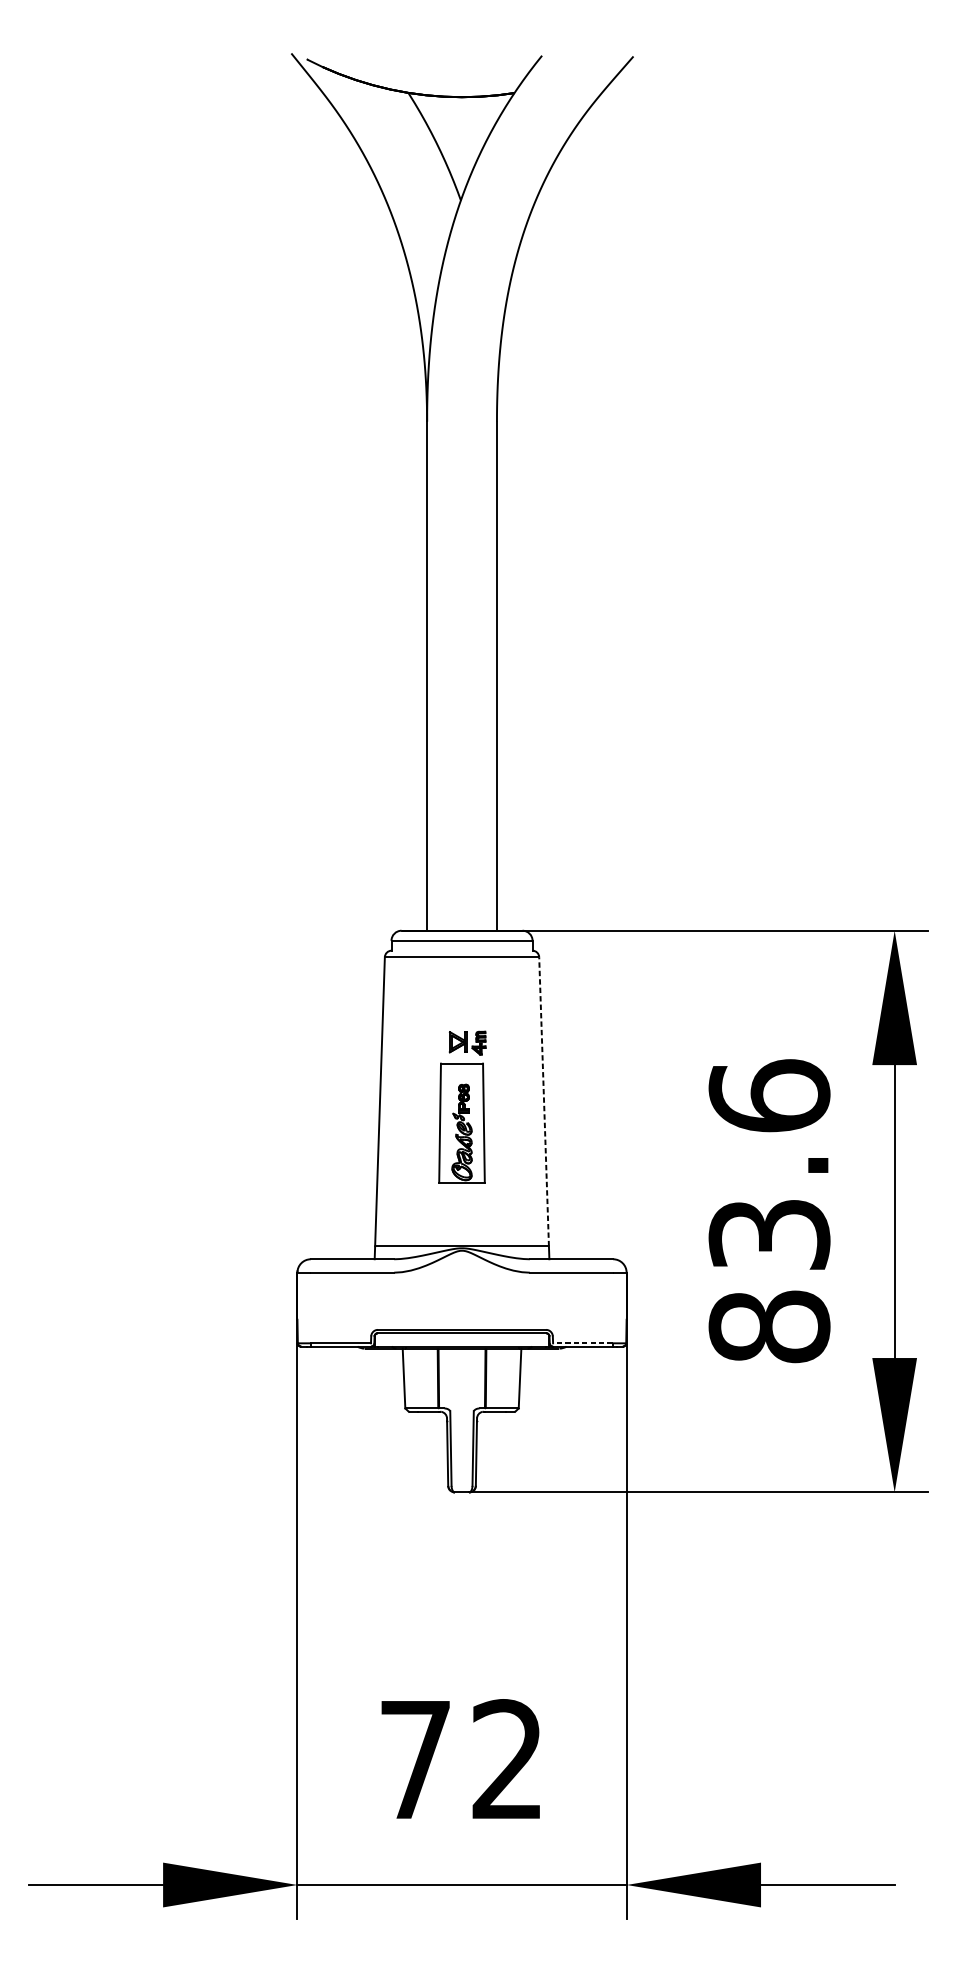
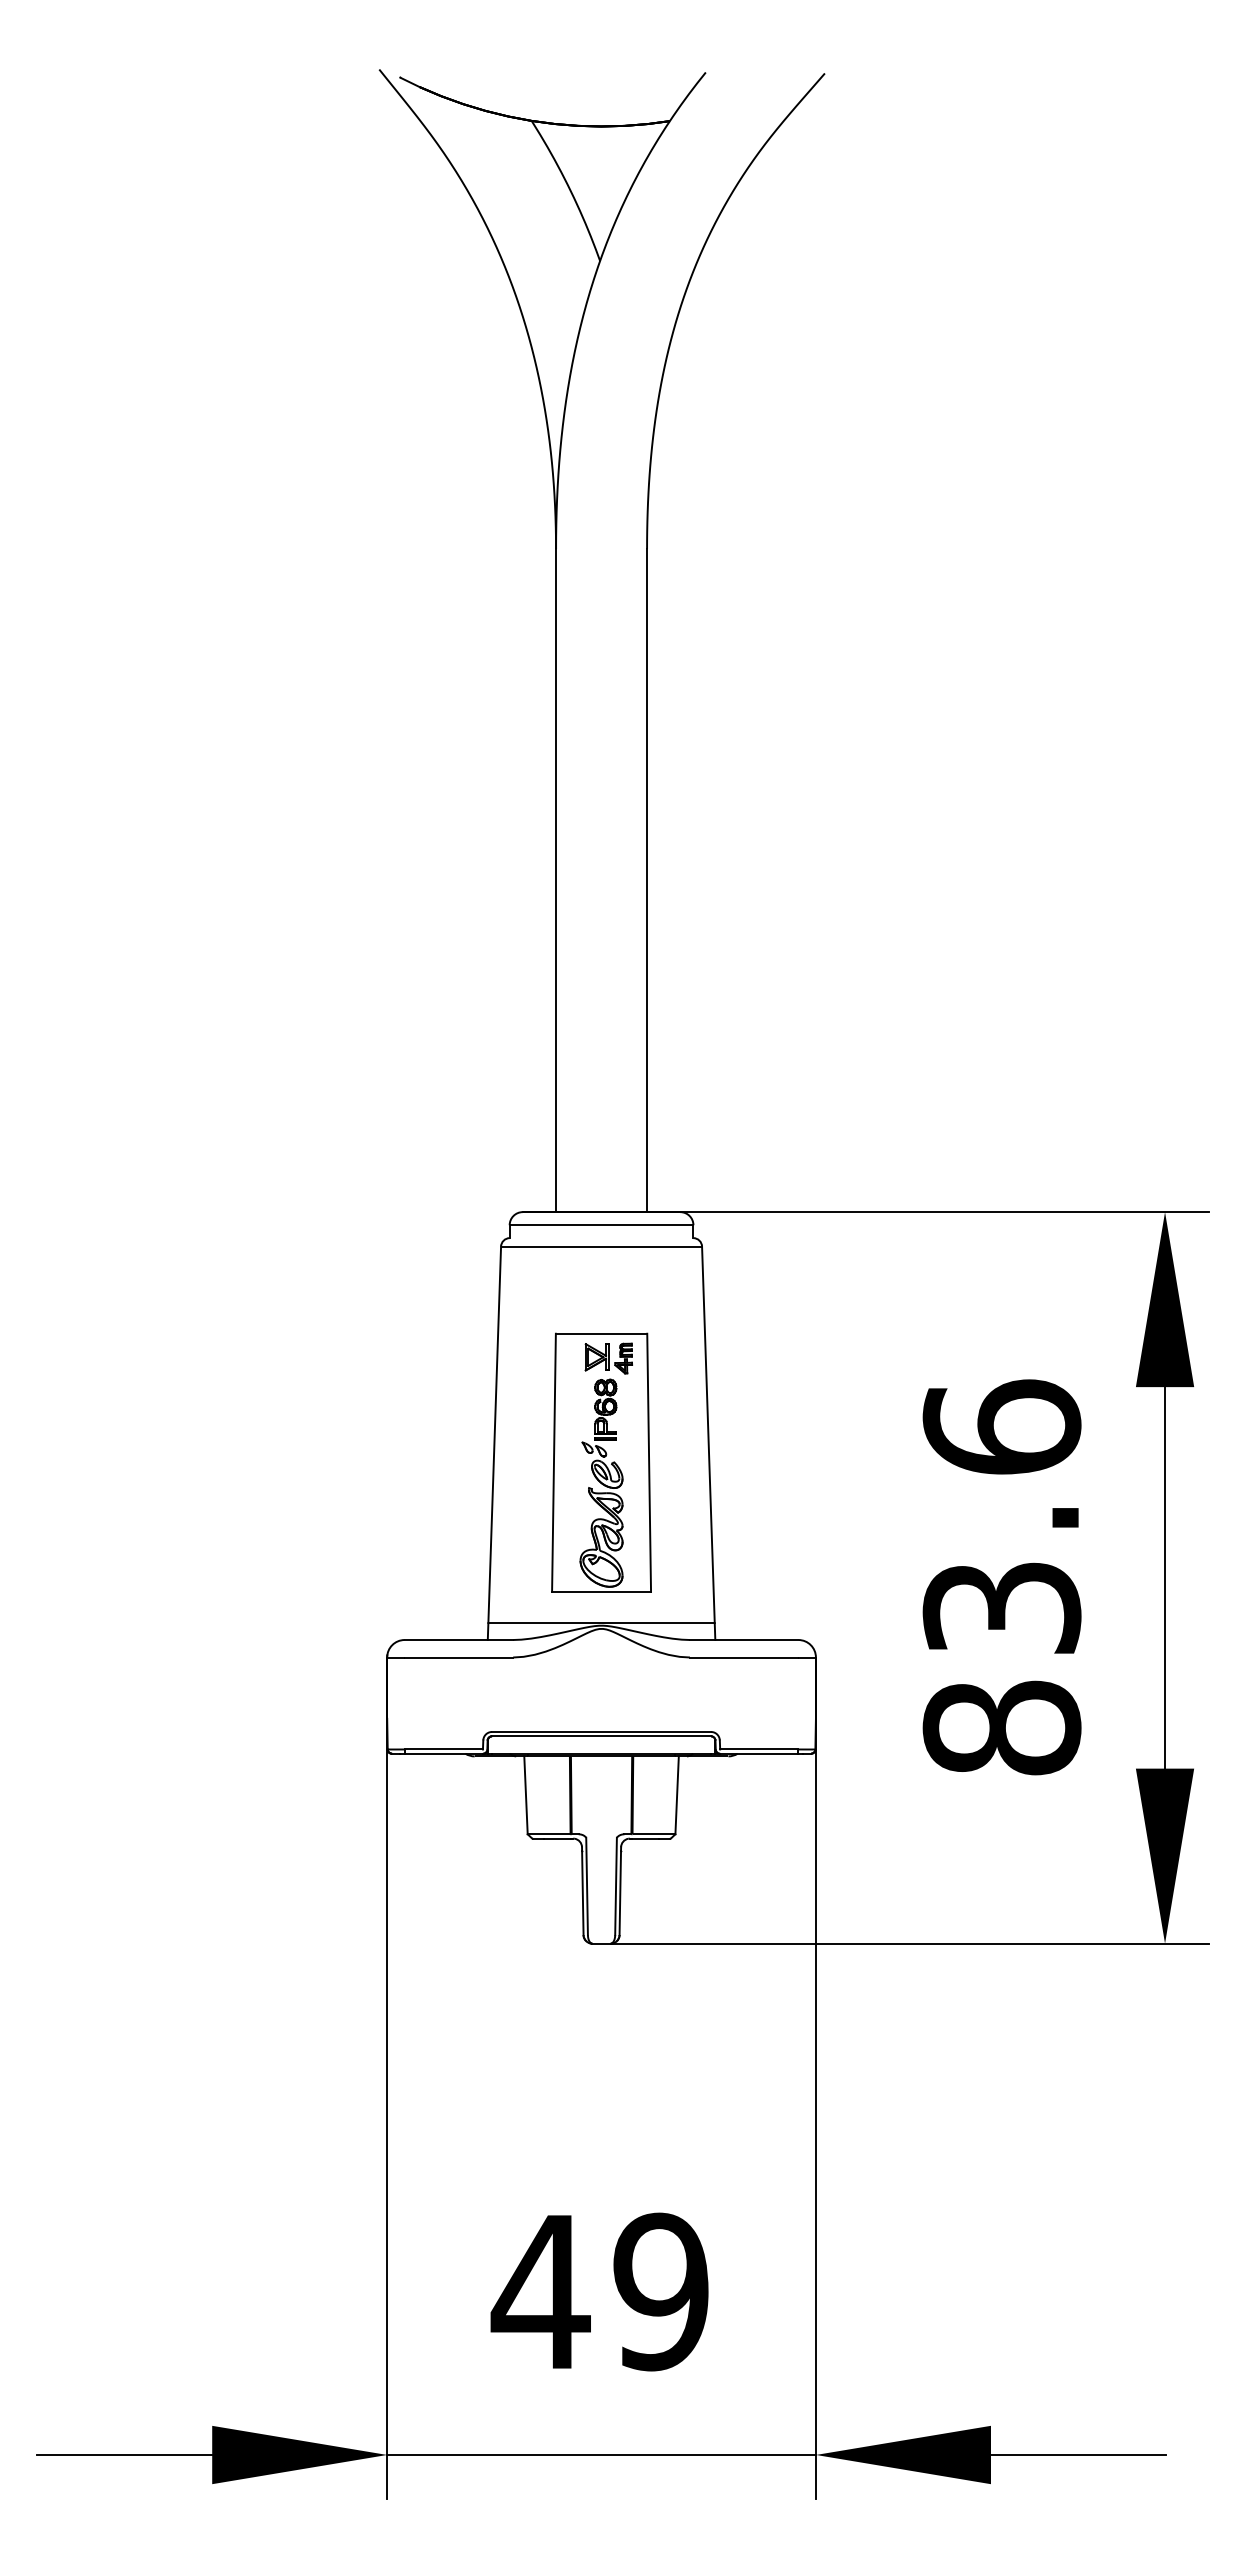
line: (544, 1101) -> (708, 1434), dashed -> solid
part: (461, 1122) -> (601, 1462), size x1.67
line: (583, 1343) -> (759, 1749), dashed -> solid
text: (460, 1759) -> (599, 2291), 72 -> 49

